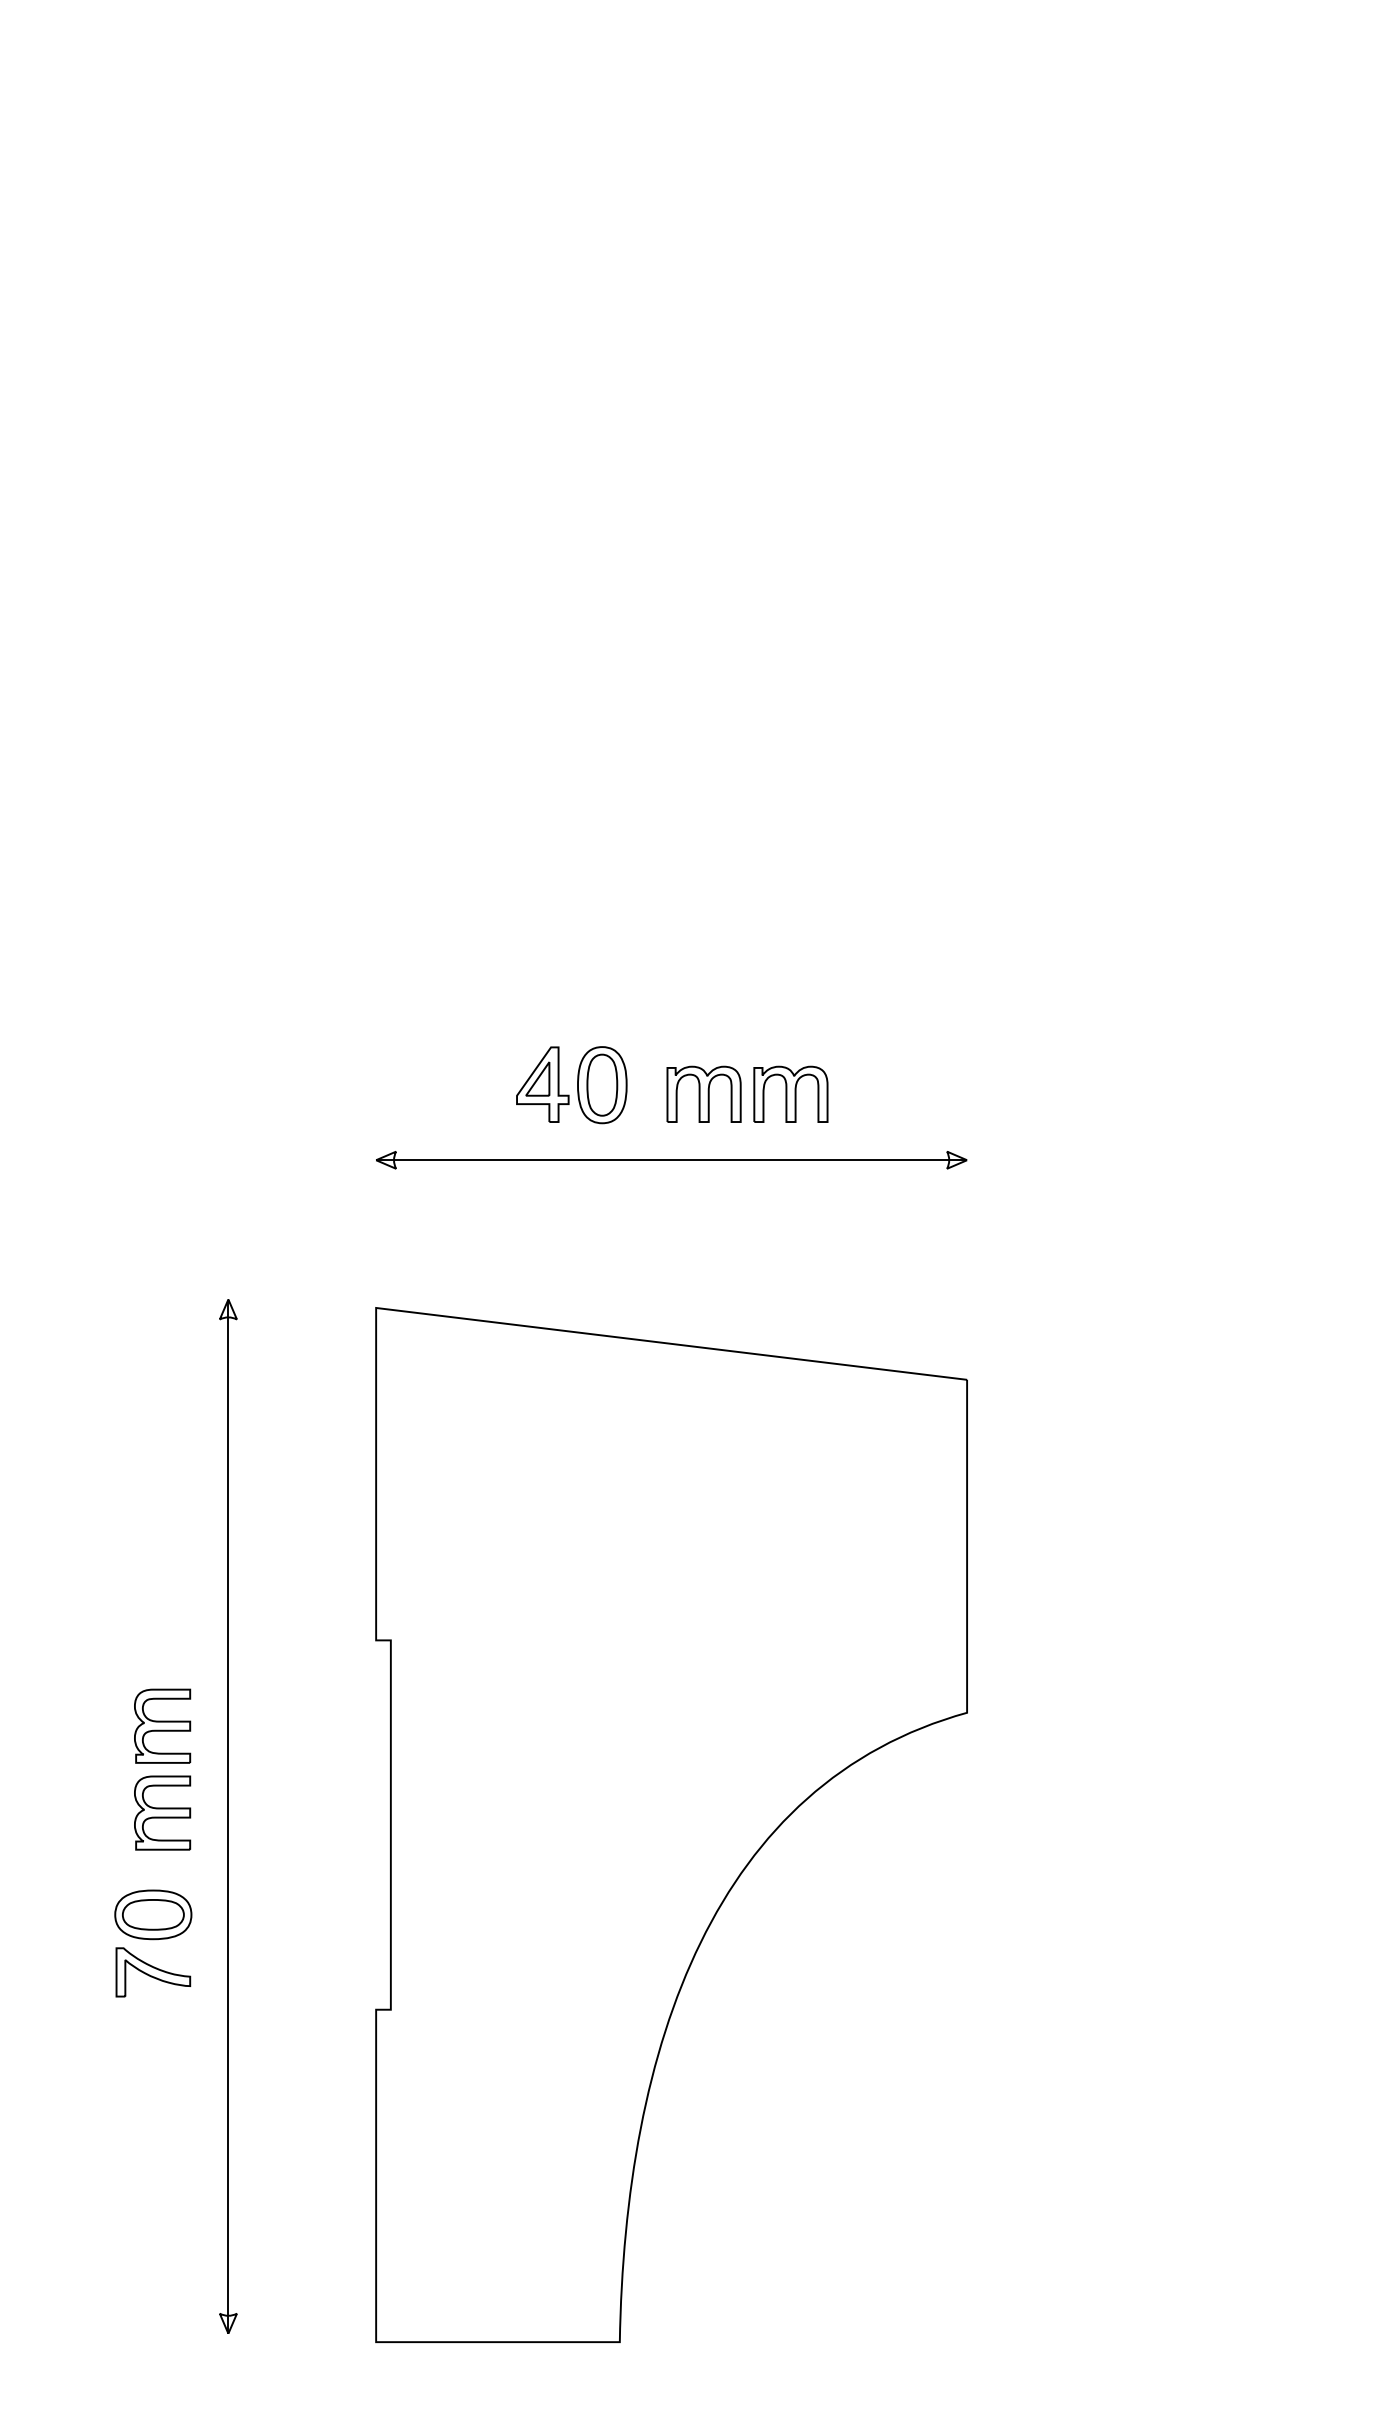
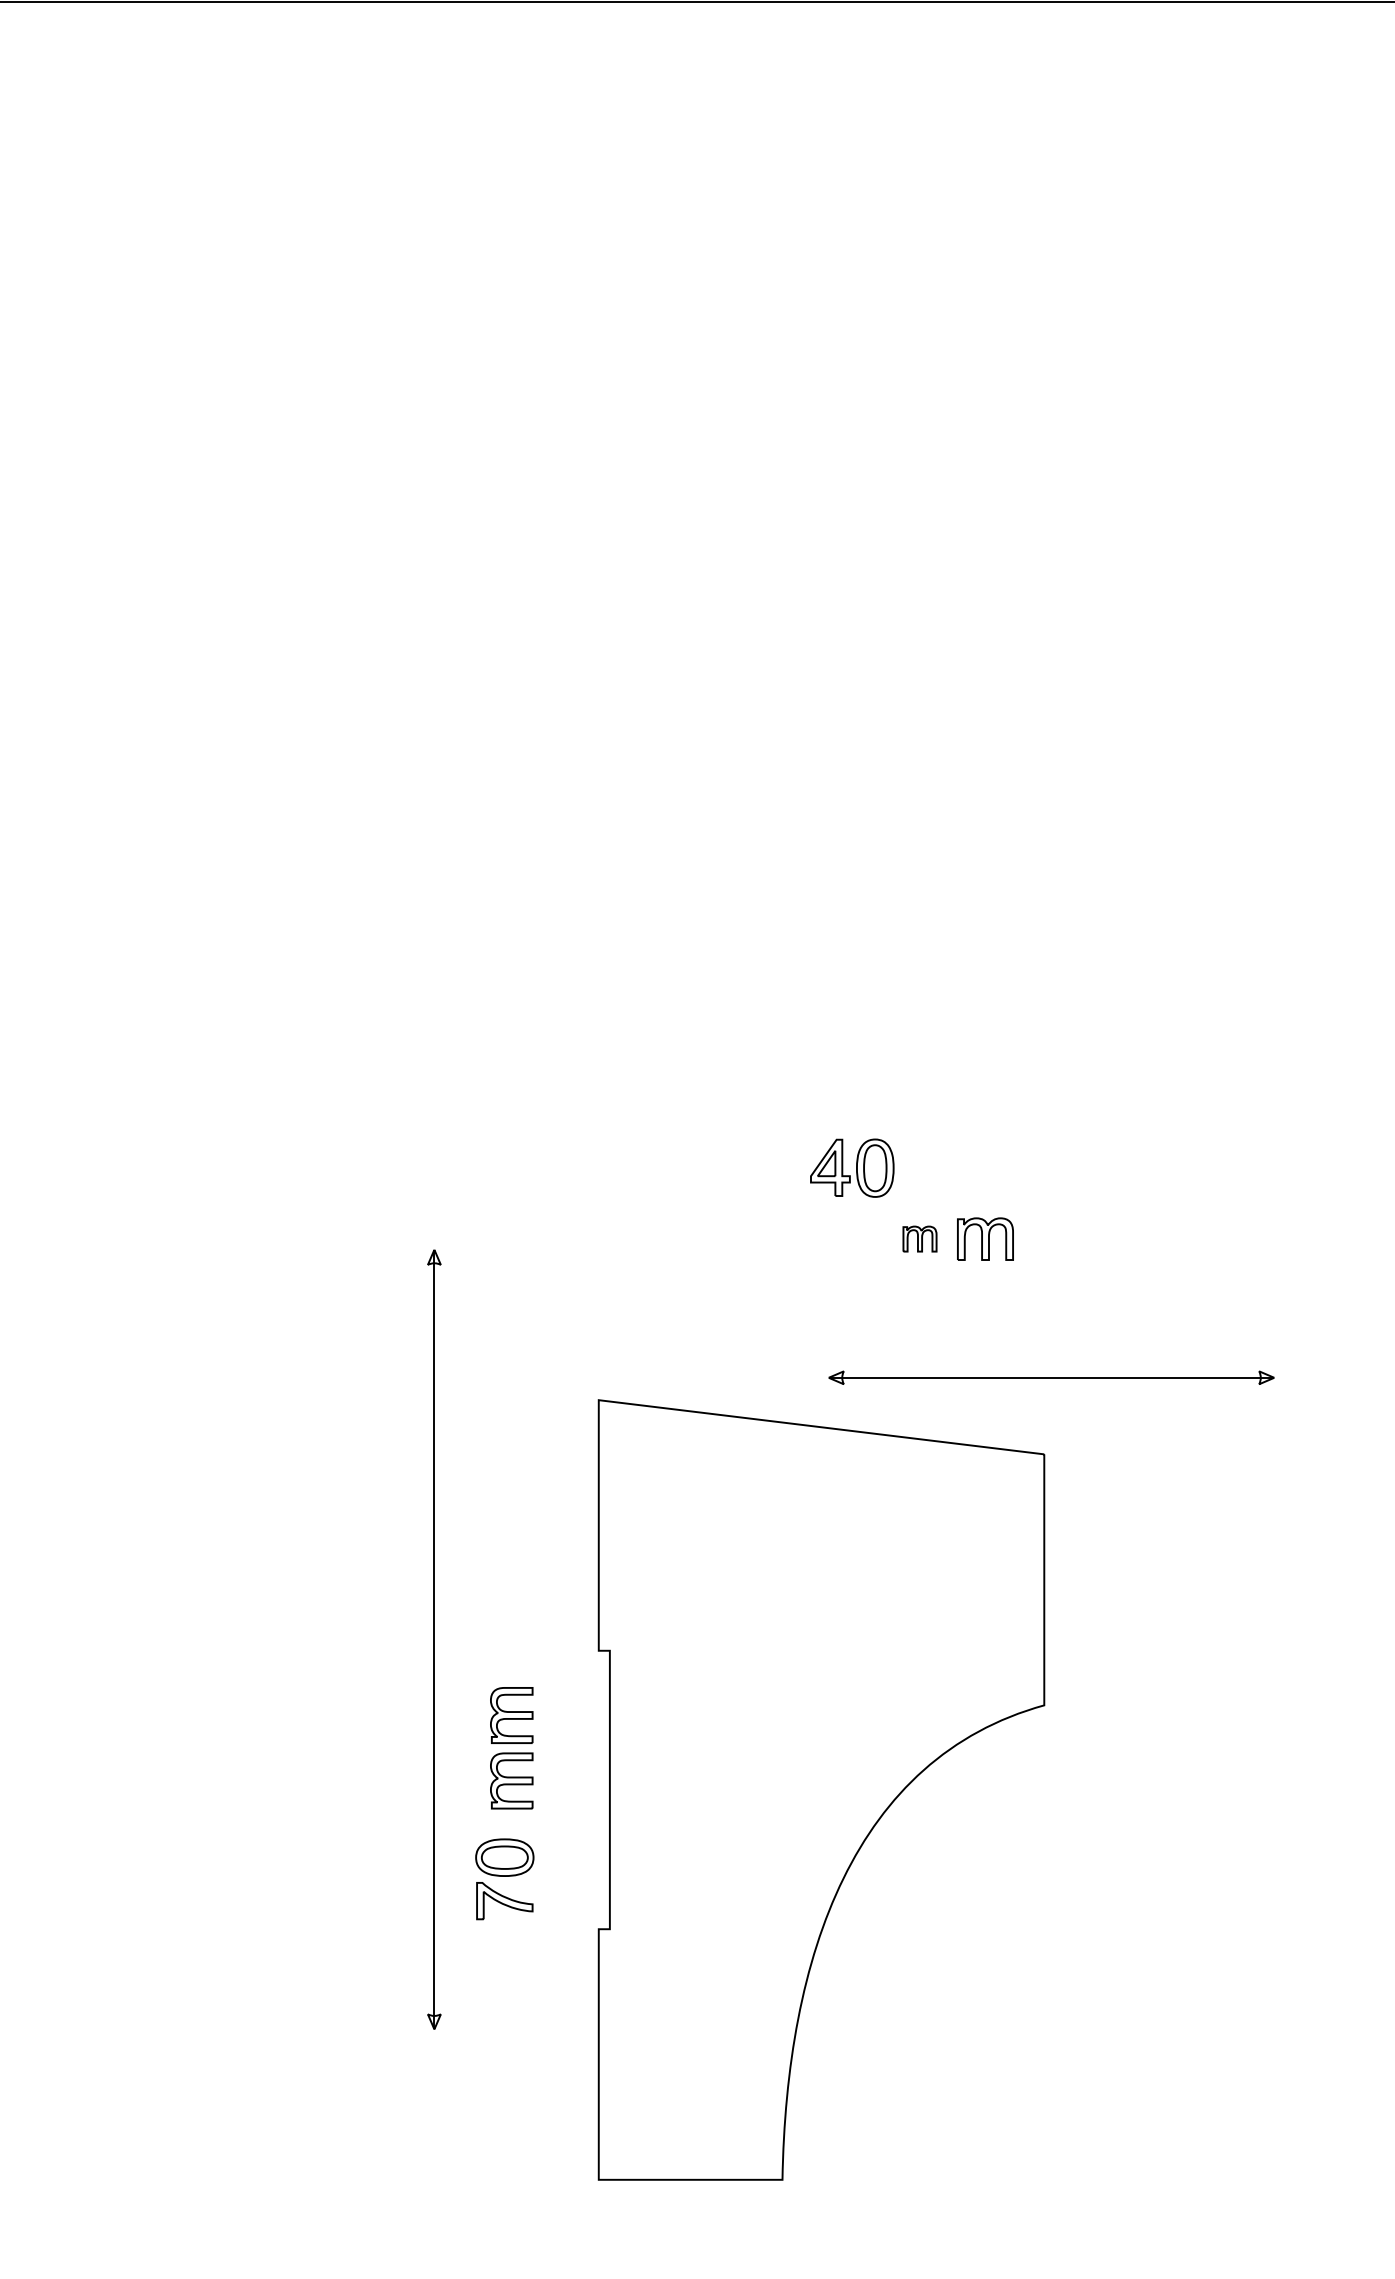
part: (572, 1084) -> (852, 1167), moved
part: (703, 1093) -> (919, 1238), size x0.6
part: (671, 1159) -> (1051, 1377), moved
part: (228, 1816) -> (434, 1639), moved
part: (671, 1824) -> (821, 1789), moved

